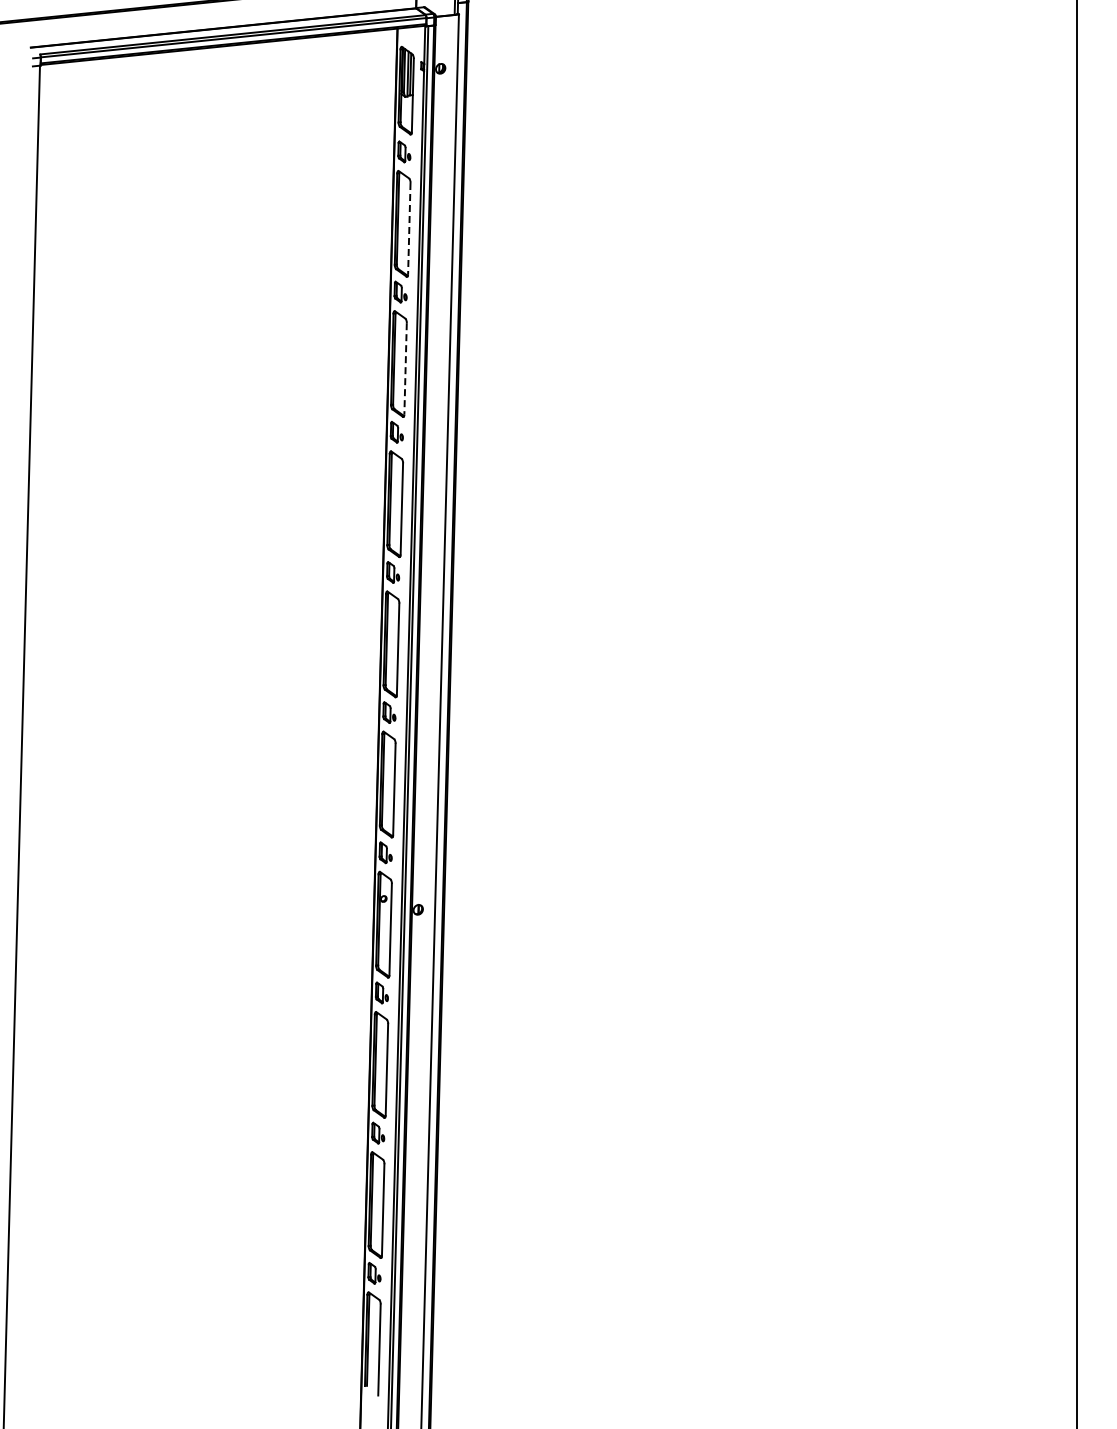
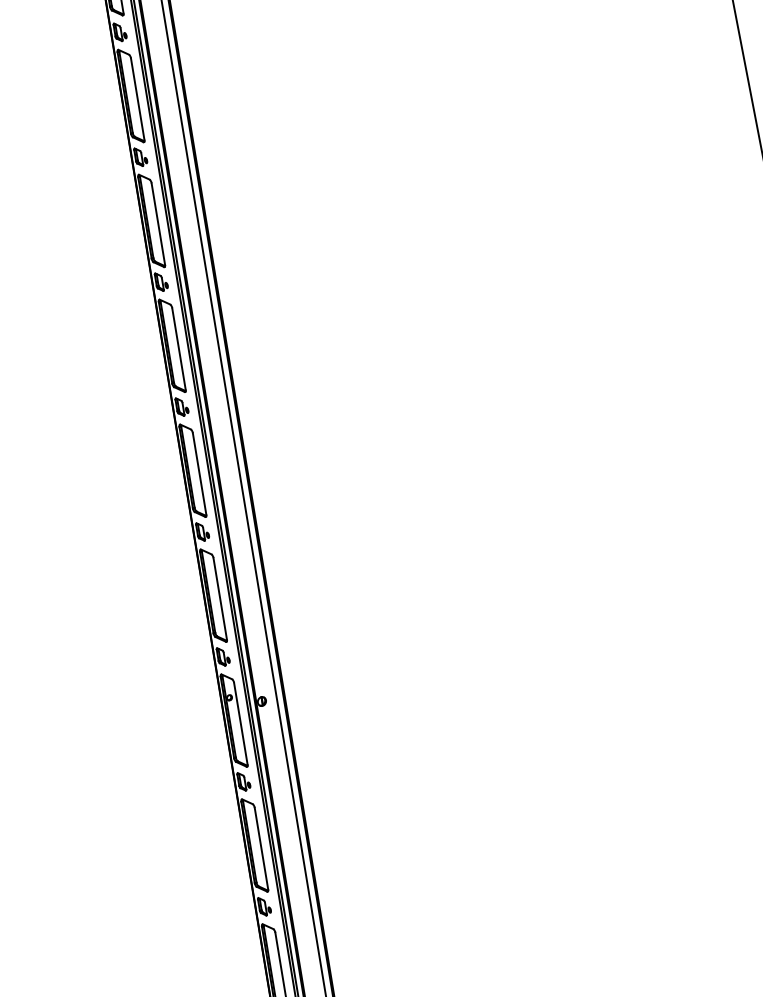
line: (409, 228) -> (137, 98), dashed -> solid
line: (405, 368) -> (158, 223), dashed -> solid

